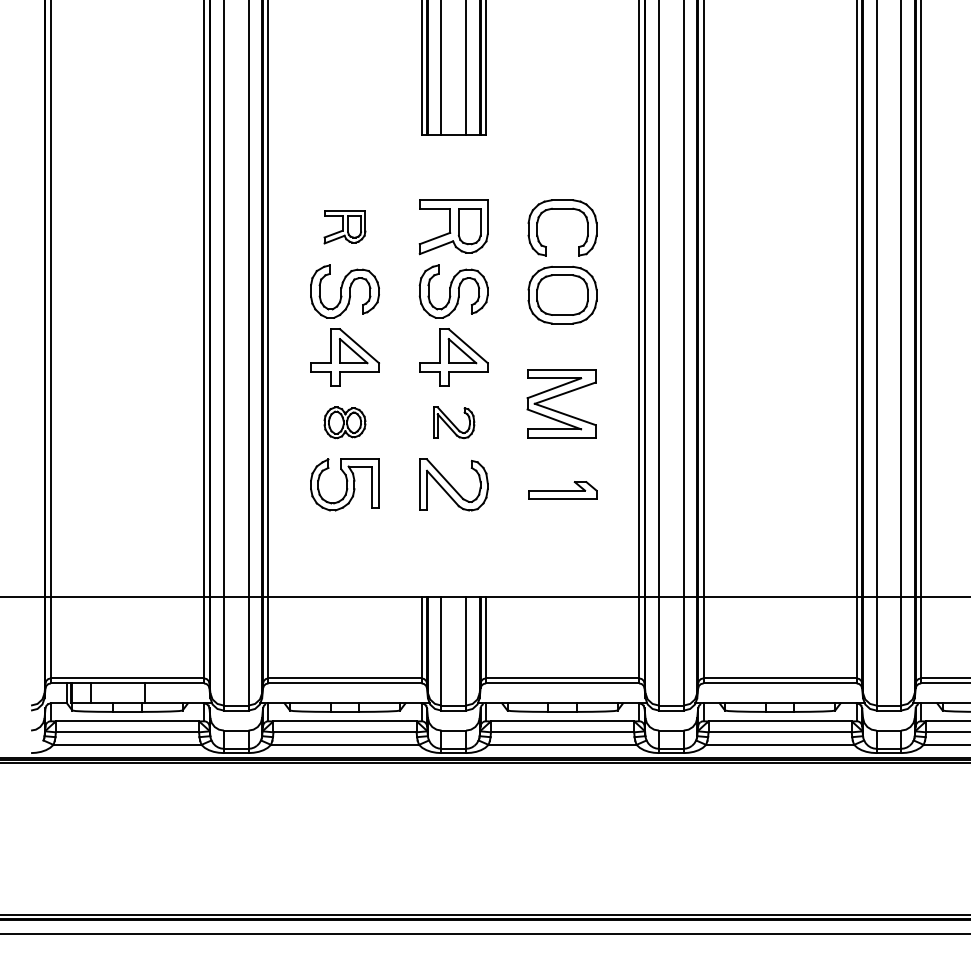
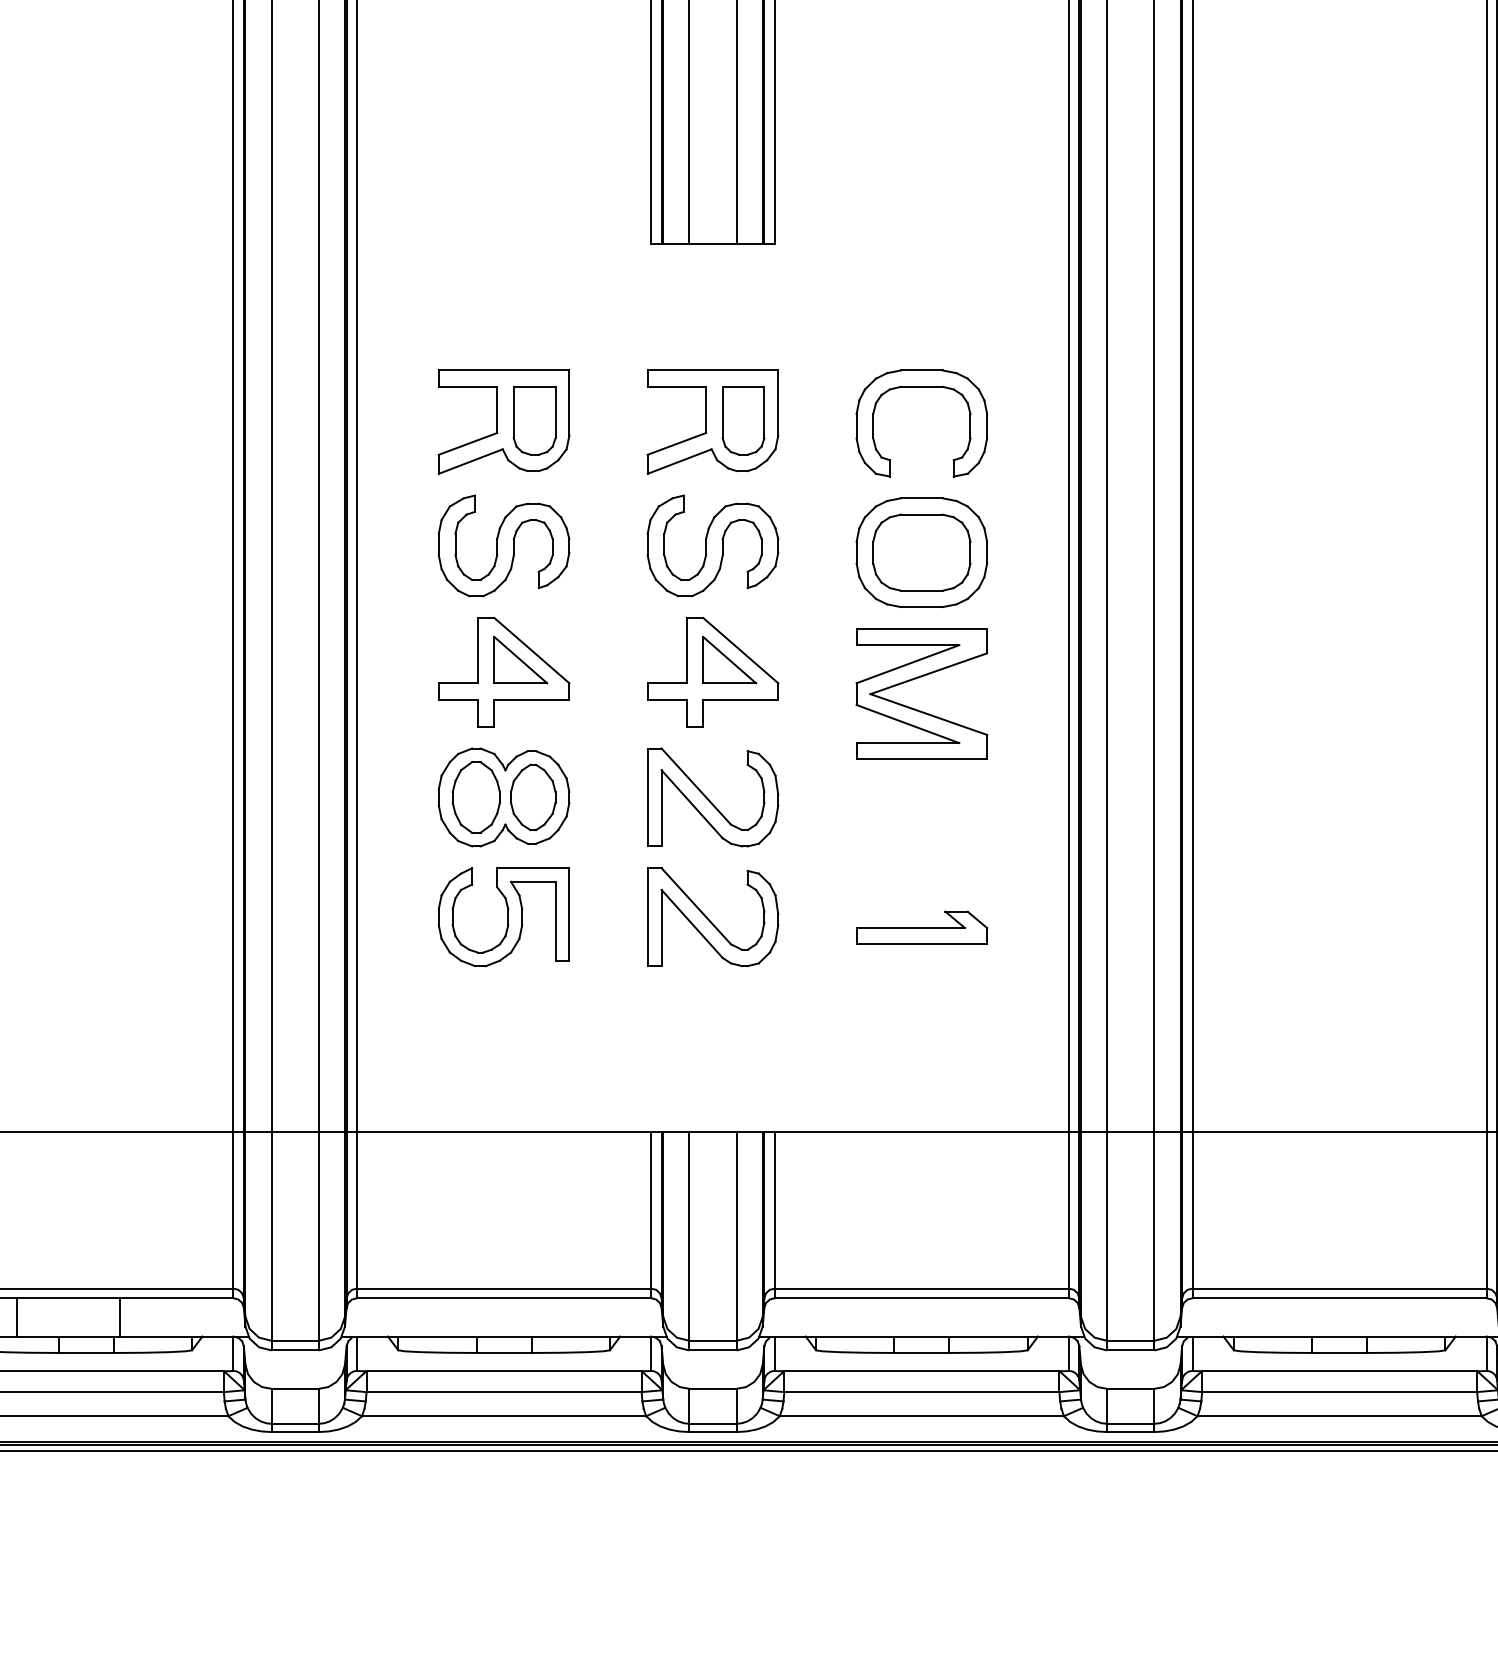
part: (344, 227) -> (503, 422), size x1.67
part: (559, 396) -> (917, 680), moved
part: (344, 422) -> (503, 797), size x1.67
part: (453, 422) -> (712, 797), size x1.67

